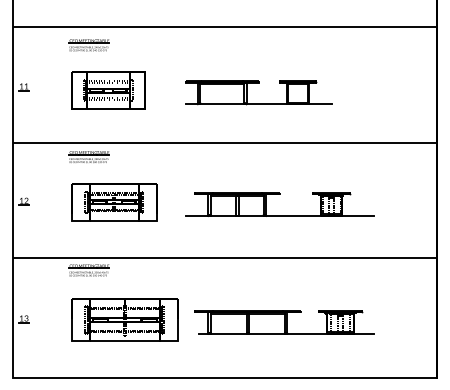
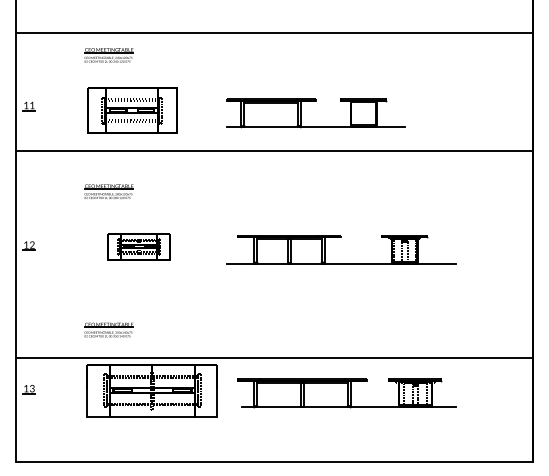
line: (225, 142) -> (274, 151), moved
part: (113, 201) -> (138, 246), size x0.6
line: (225, 257) -> (274, 357), moved

